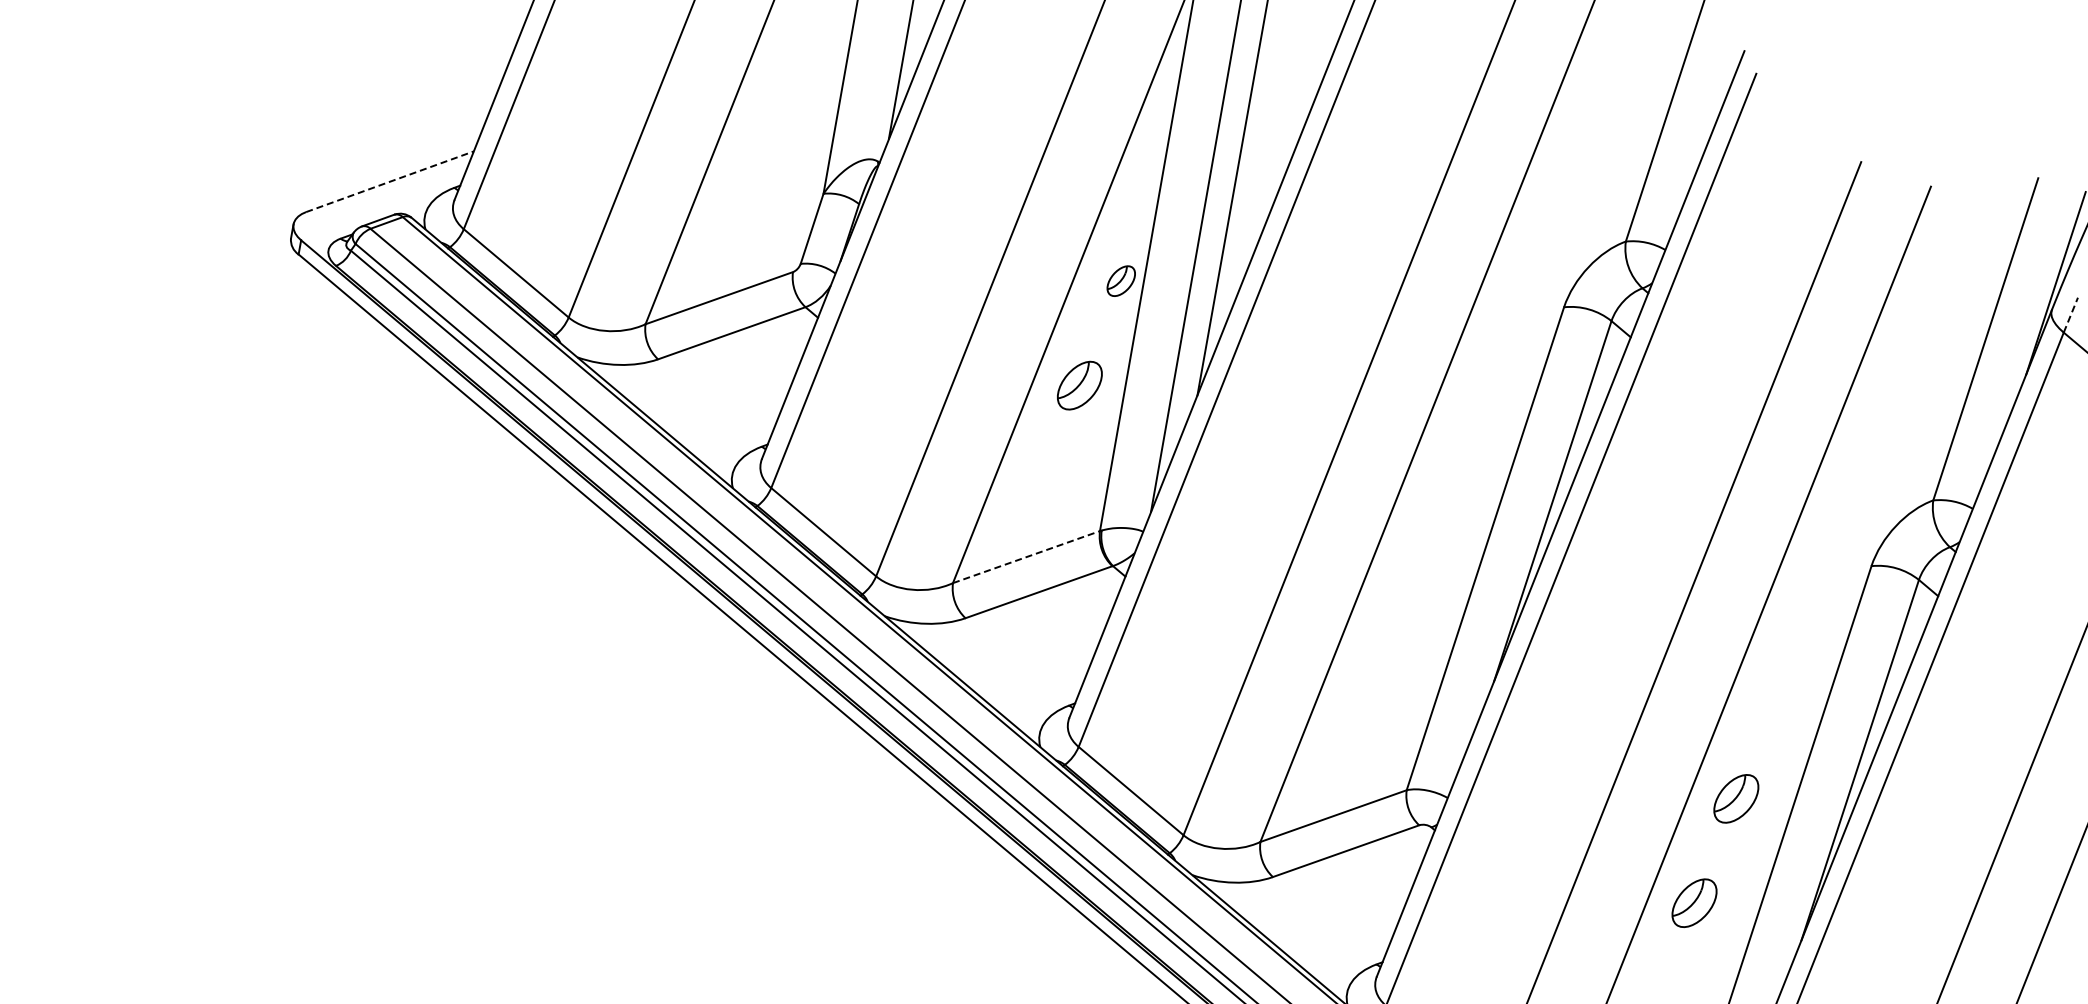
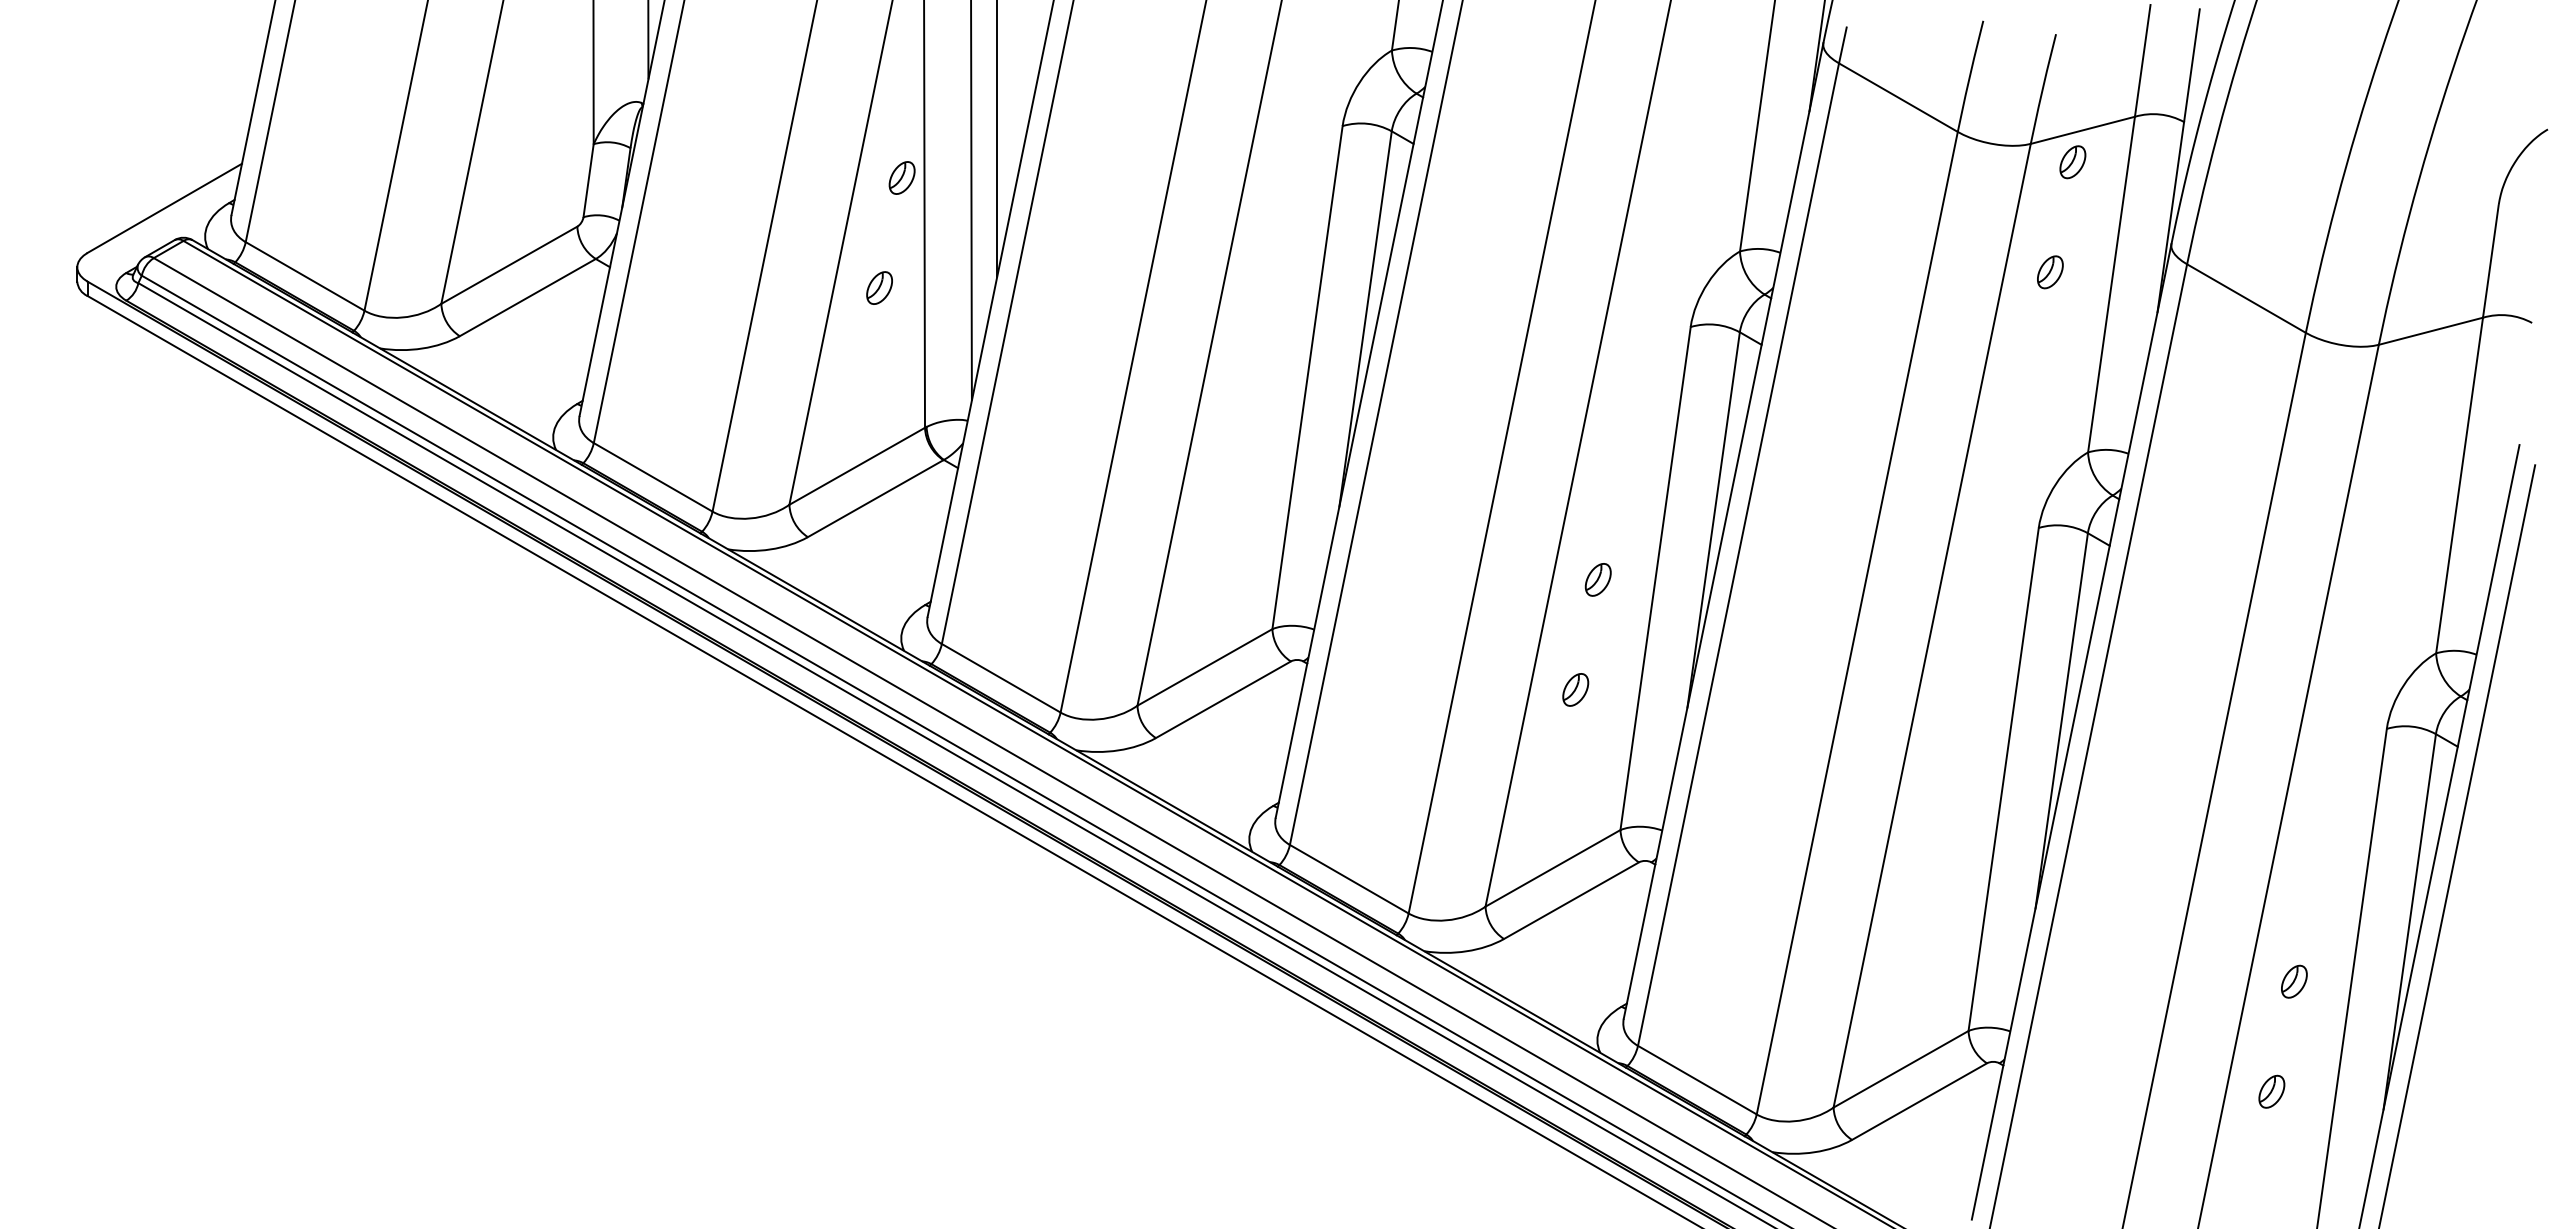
line: (390, 182) -> (165, 208), dashed -> solid
line: (2070, 314) -> (1842, 44), dashed -> solid
part: (1079, 384) -> (879, 287), size x0.62
line: (1026, 557) -> (857, 466), dashed -> solid
part: (1735, 798) -> (1597, 579), size x0.62
part: (1694, 902) -> (1575, 689), size x0.62

